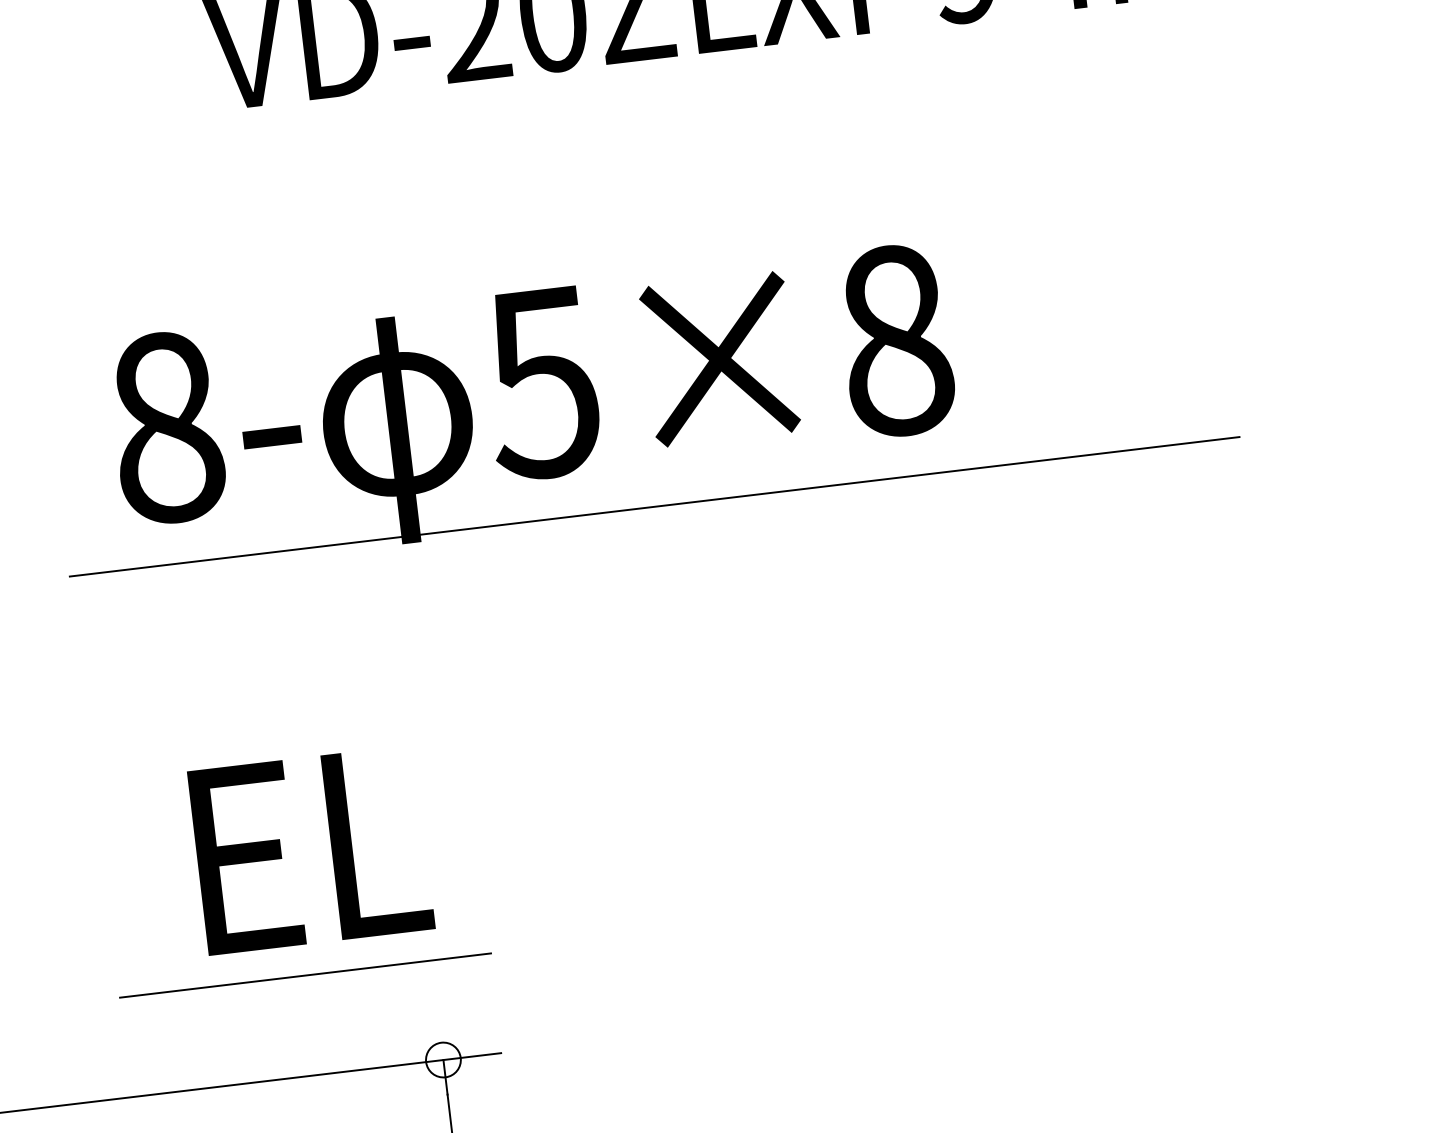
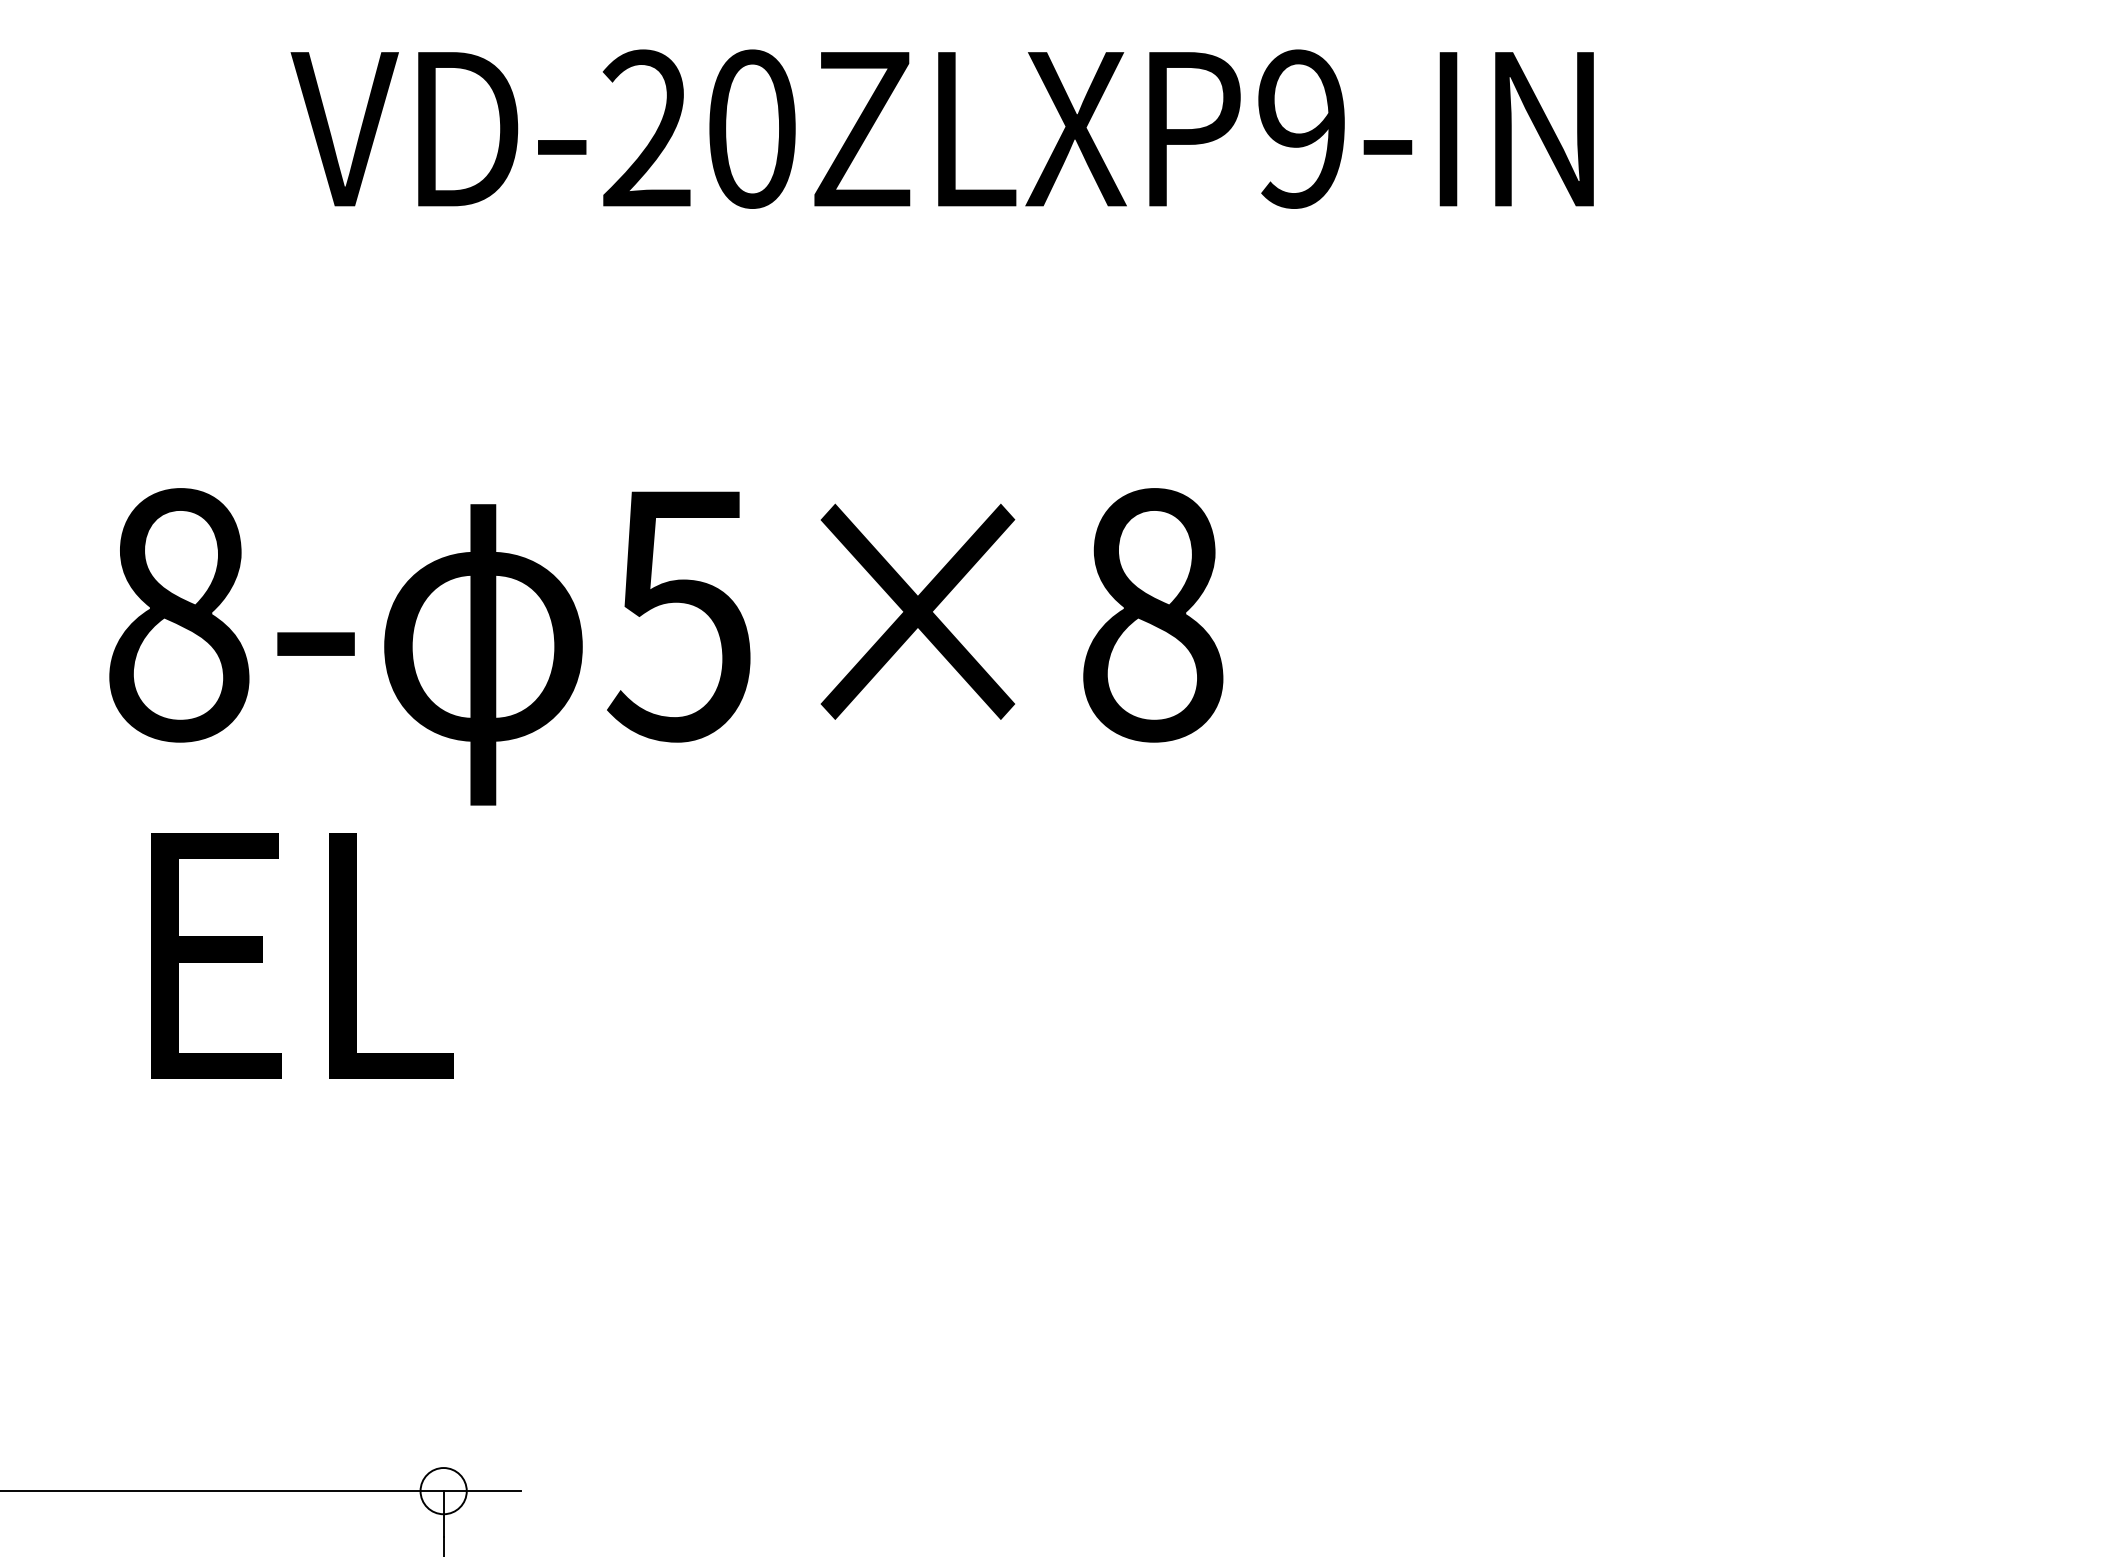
line: (654, 506) -> (808, 795), removed
text: (311, 849) -> (302, 955), moved
line: (305, 975) -> (275, 1358), removed

